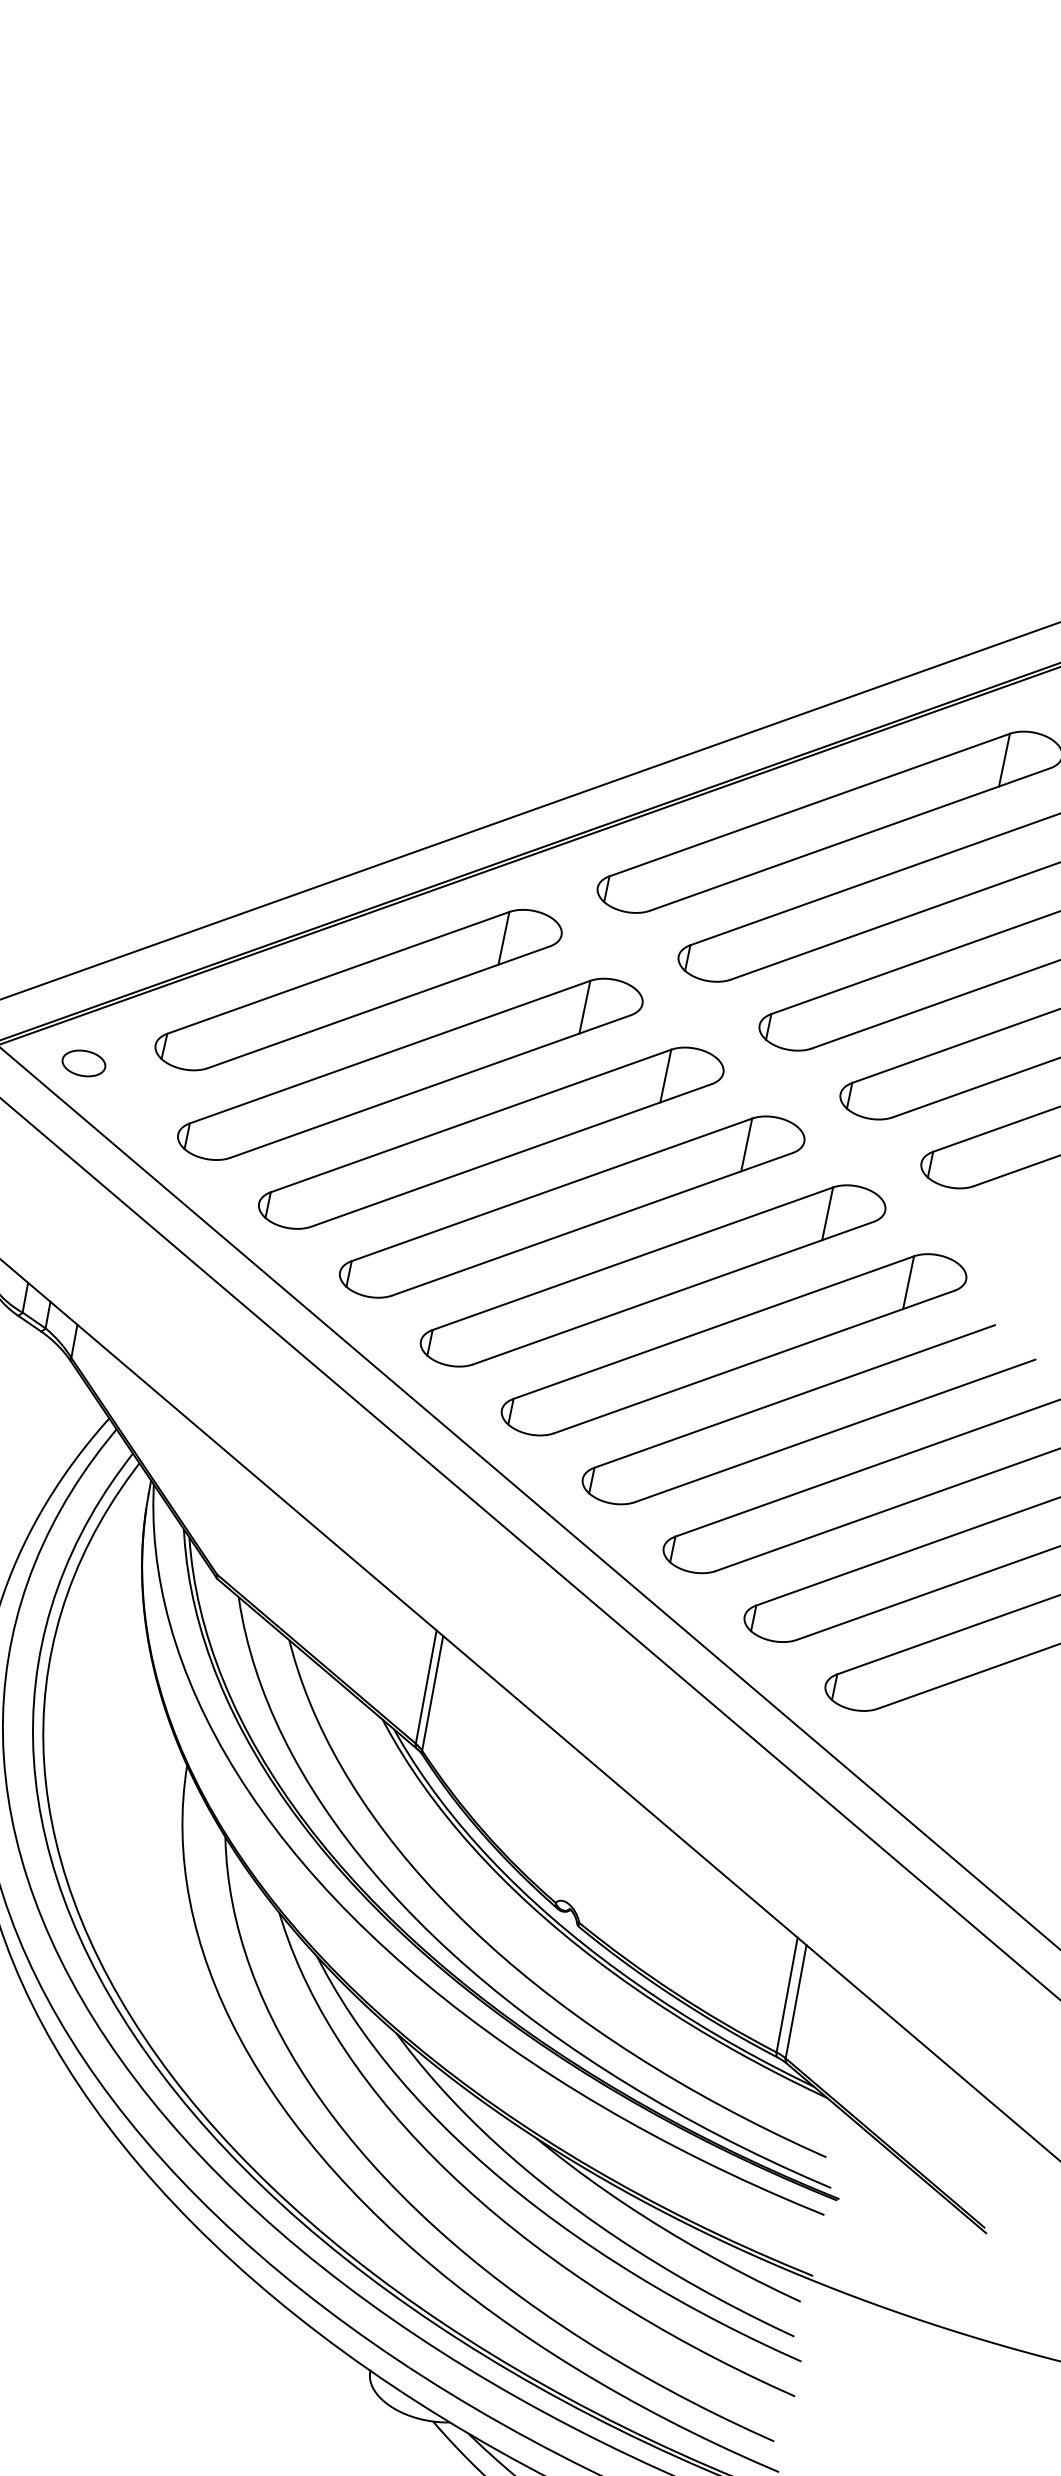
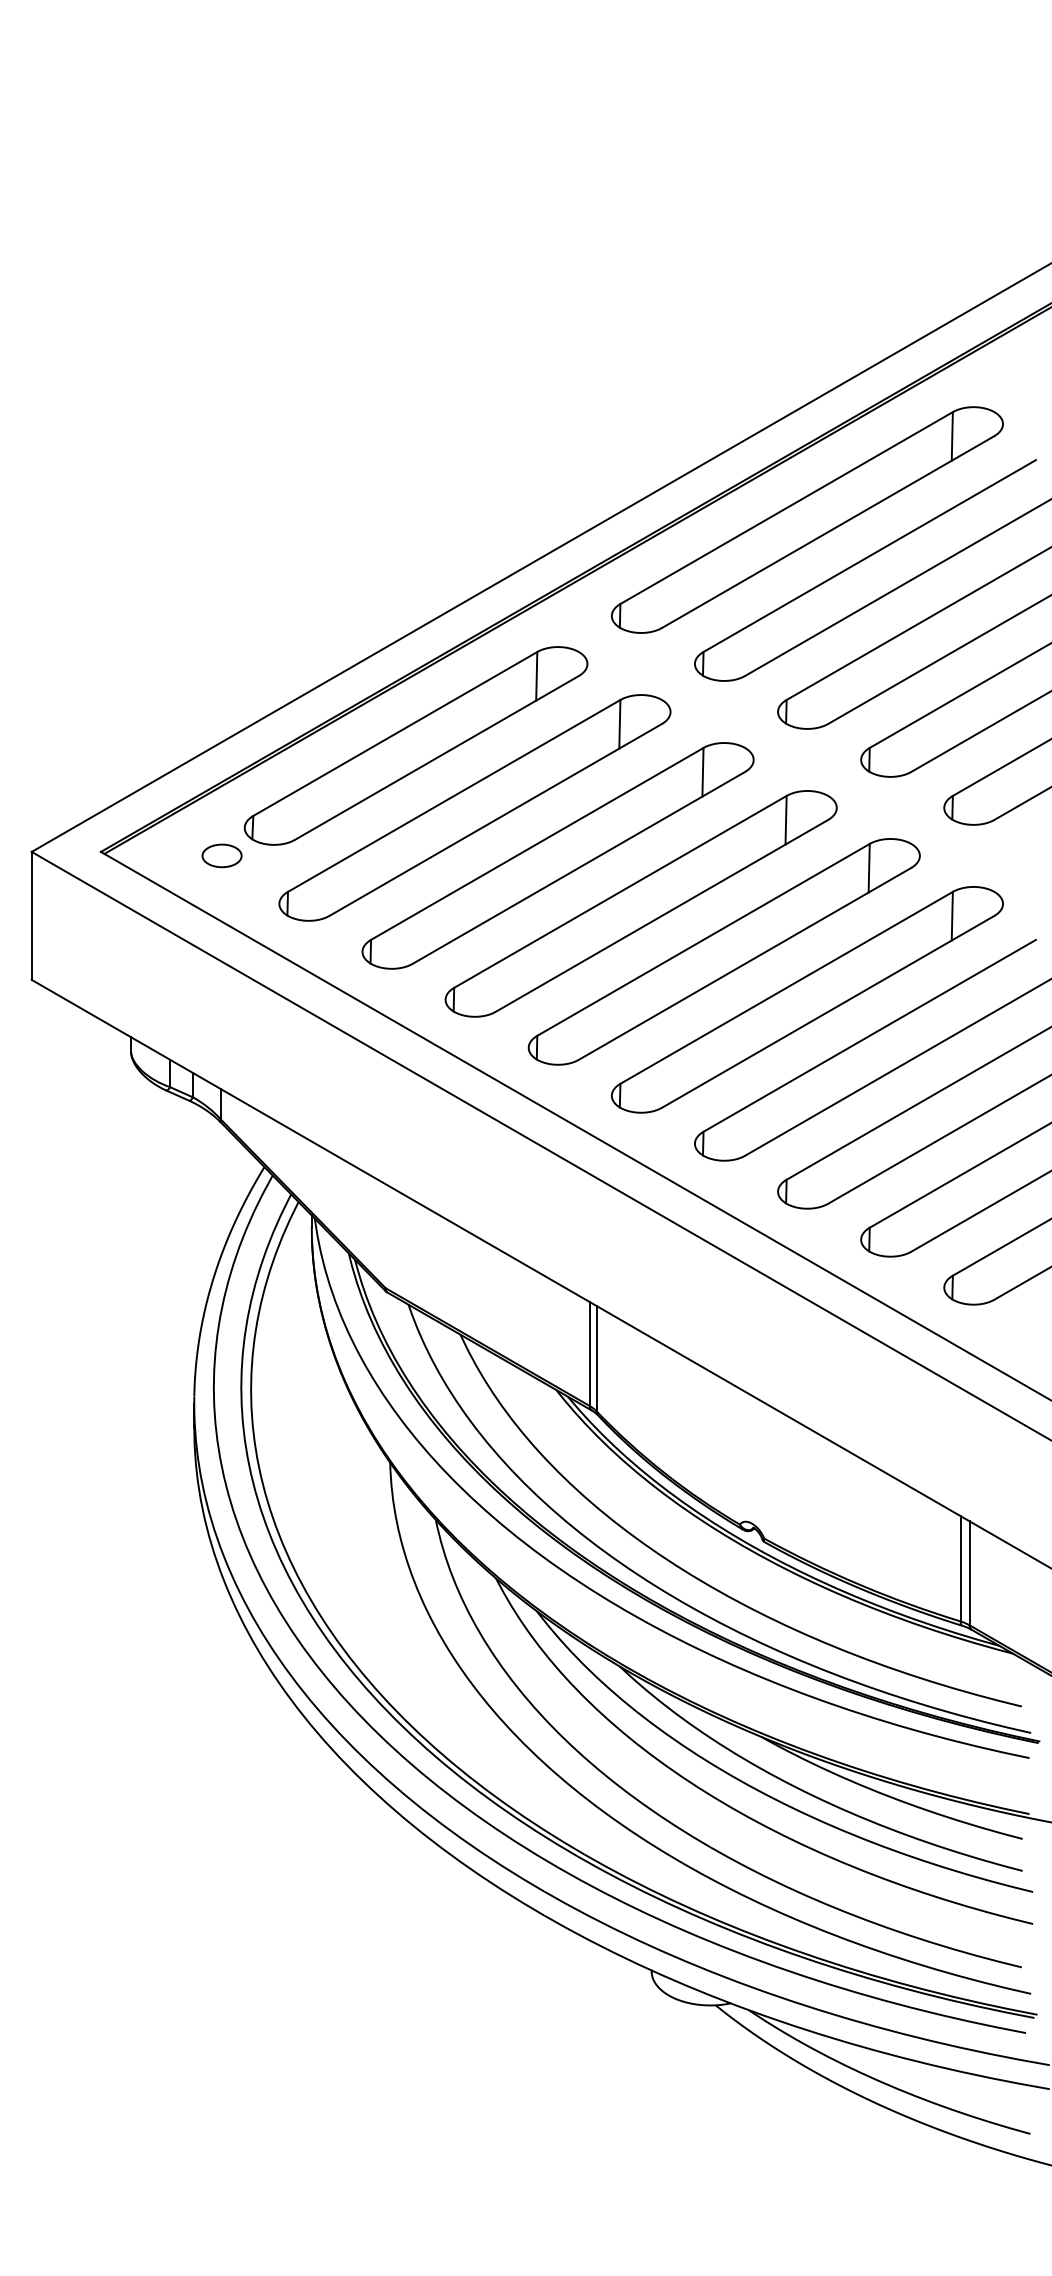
part: (83, 1062) -> (221, 855), moved

